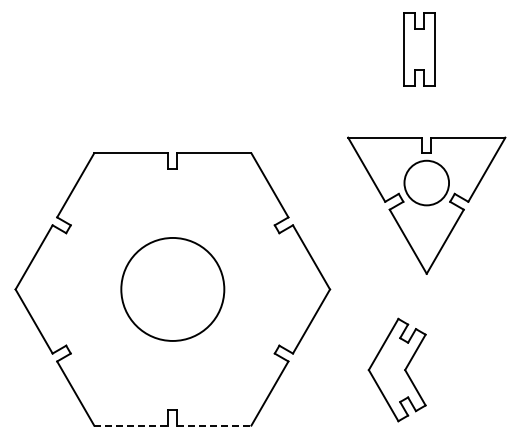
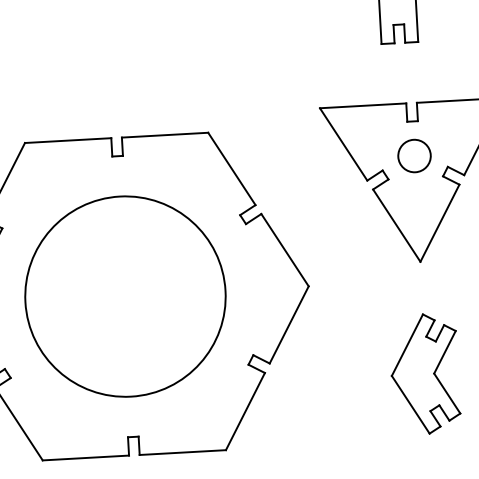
circle: (426, 183) -> (414, 156), size x0.62
circle: (172, 289) -> (125, 296), size x1.67
part: (396, 369) -> (424, 373), moved
line: (131, 425) -> (86, 457), dashed -> solid
line: (214, 425) -> (182, 452), dashed -> solid

